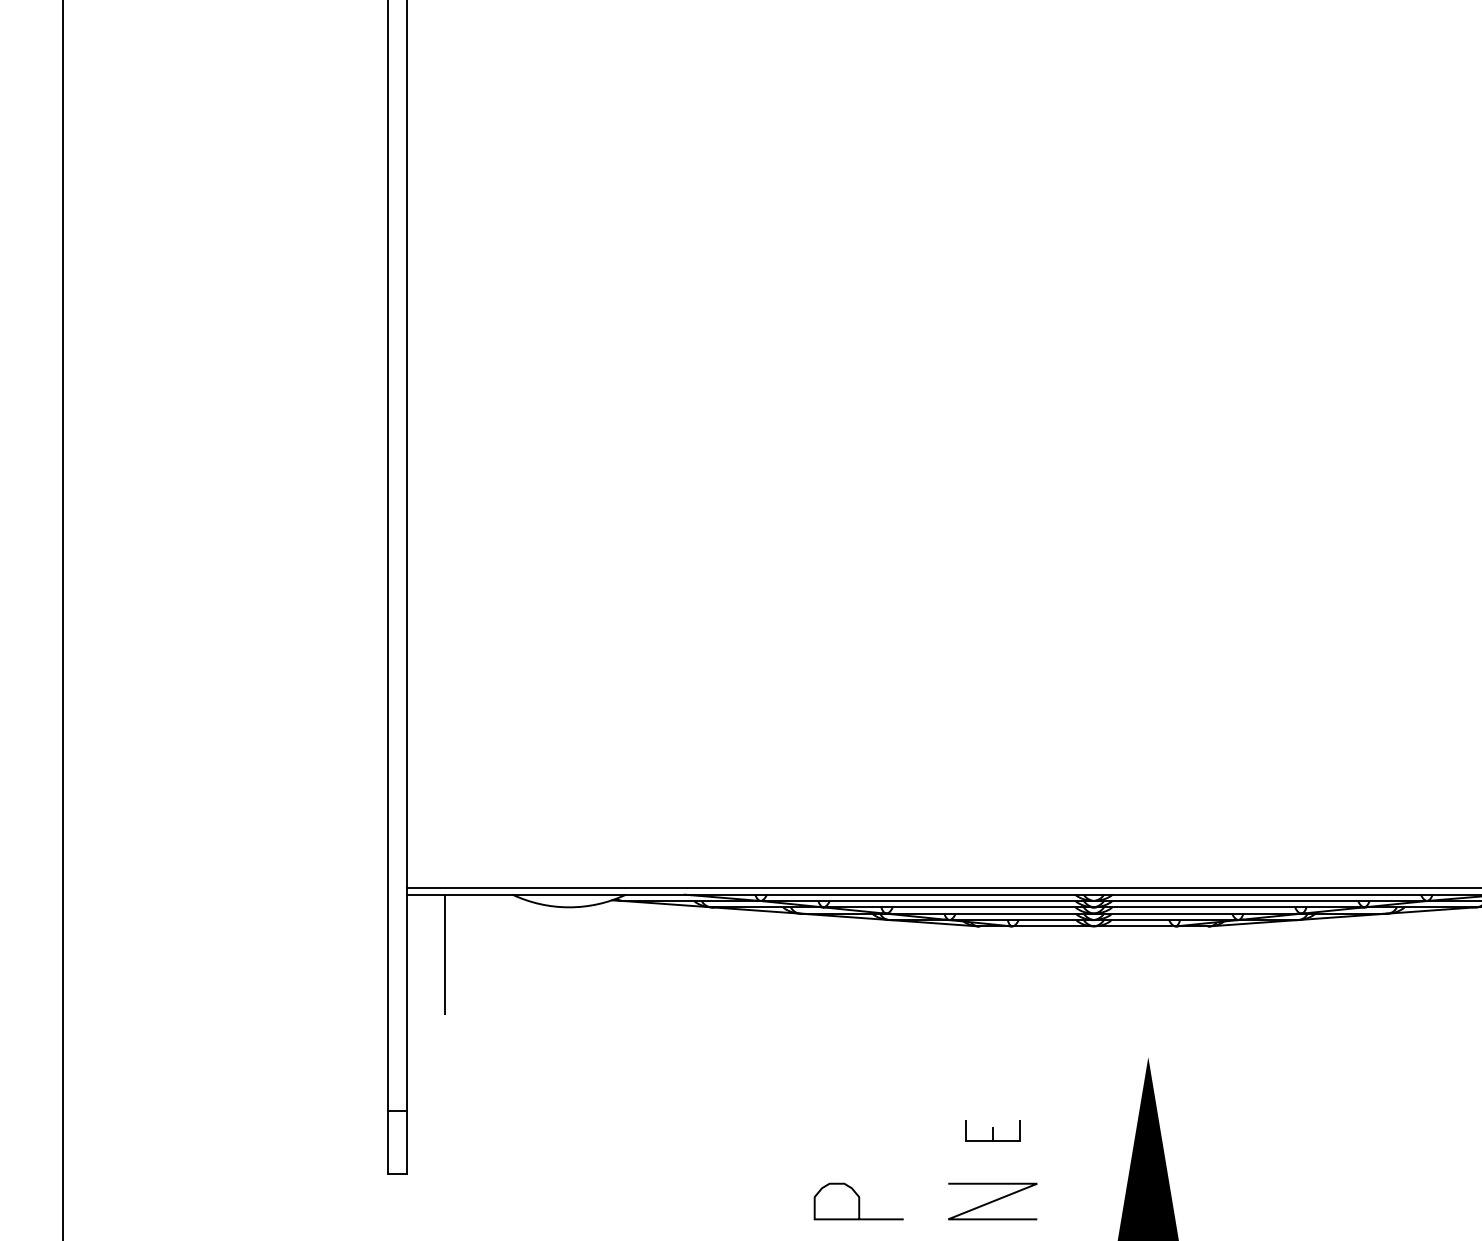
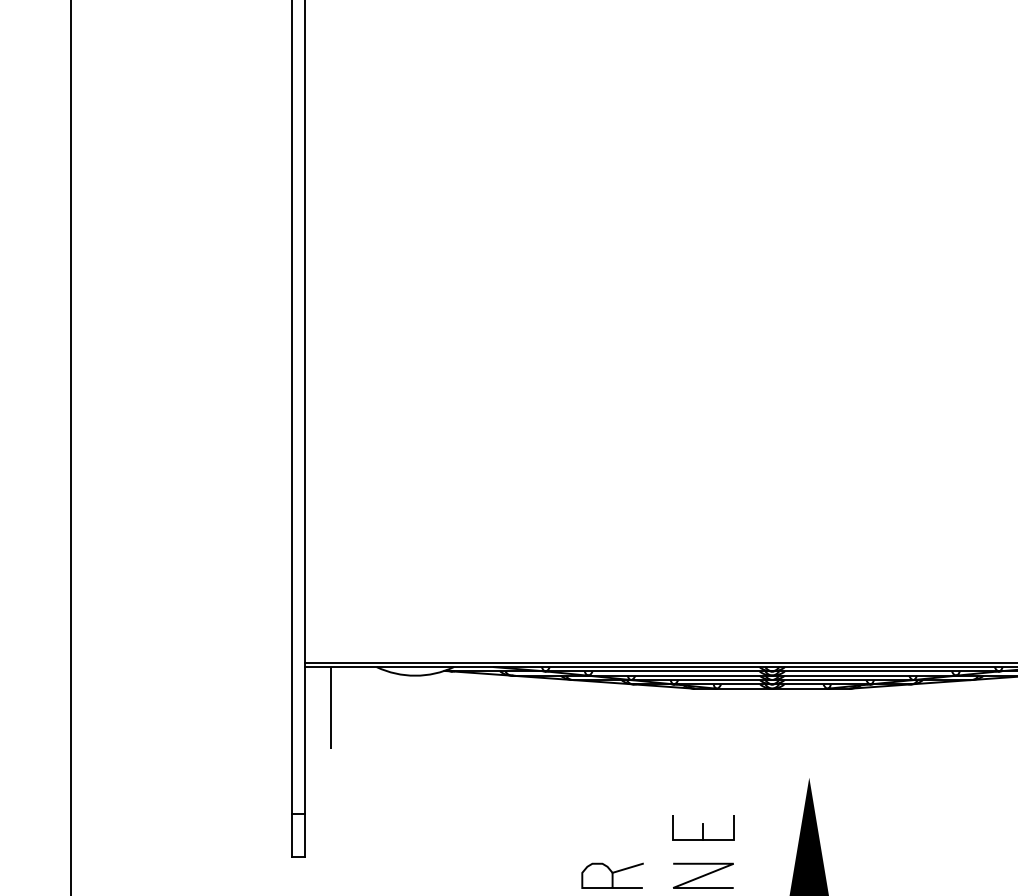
part: (992, 1130) -> (703, 827), size x1.67
line: (881, 1189) -> (627, 867), added

